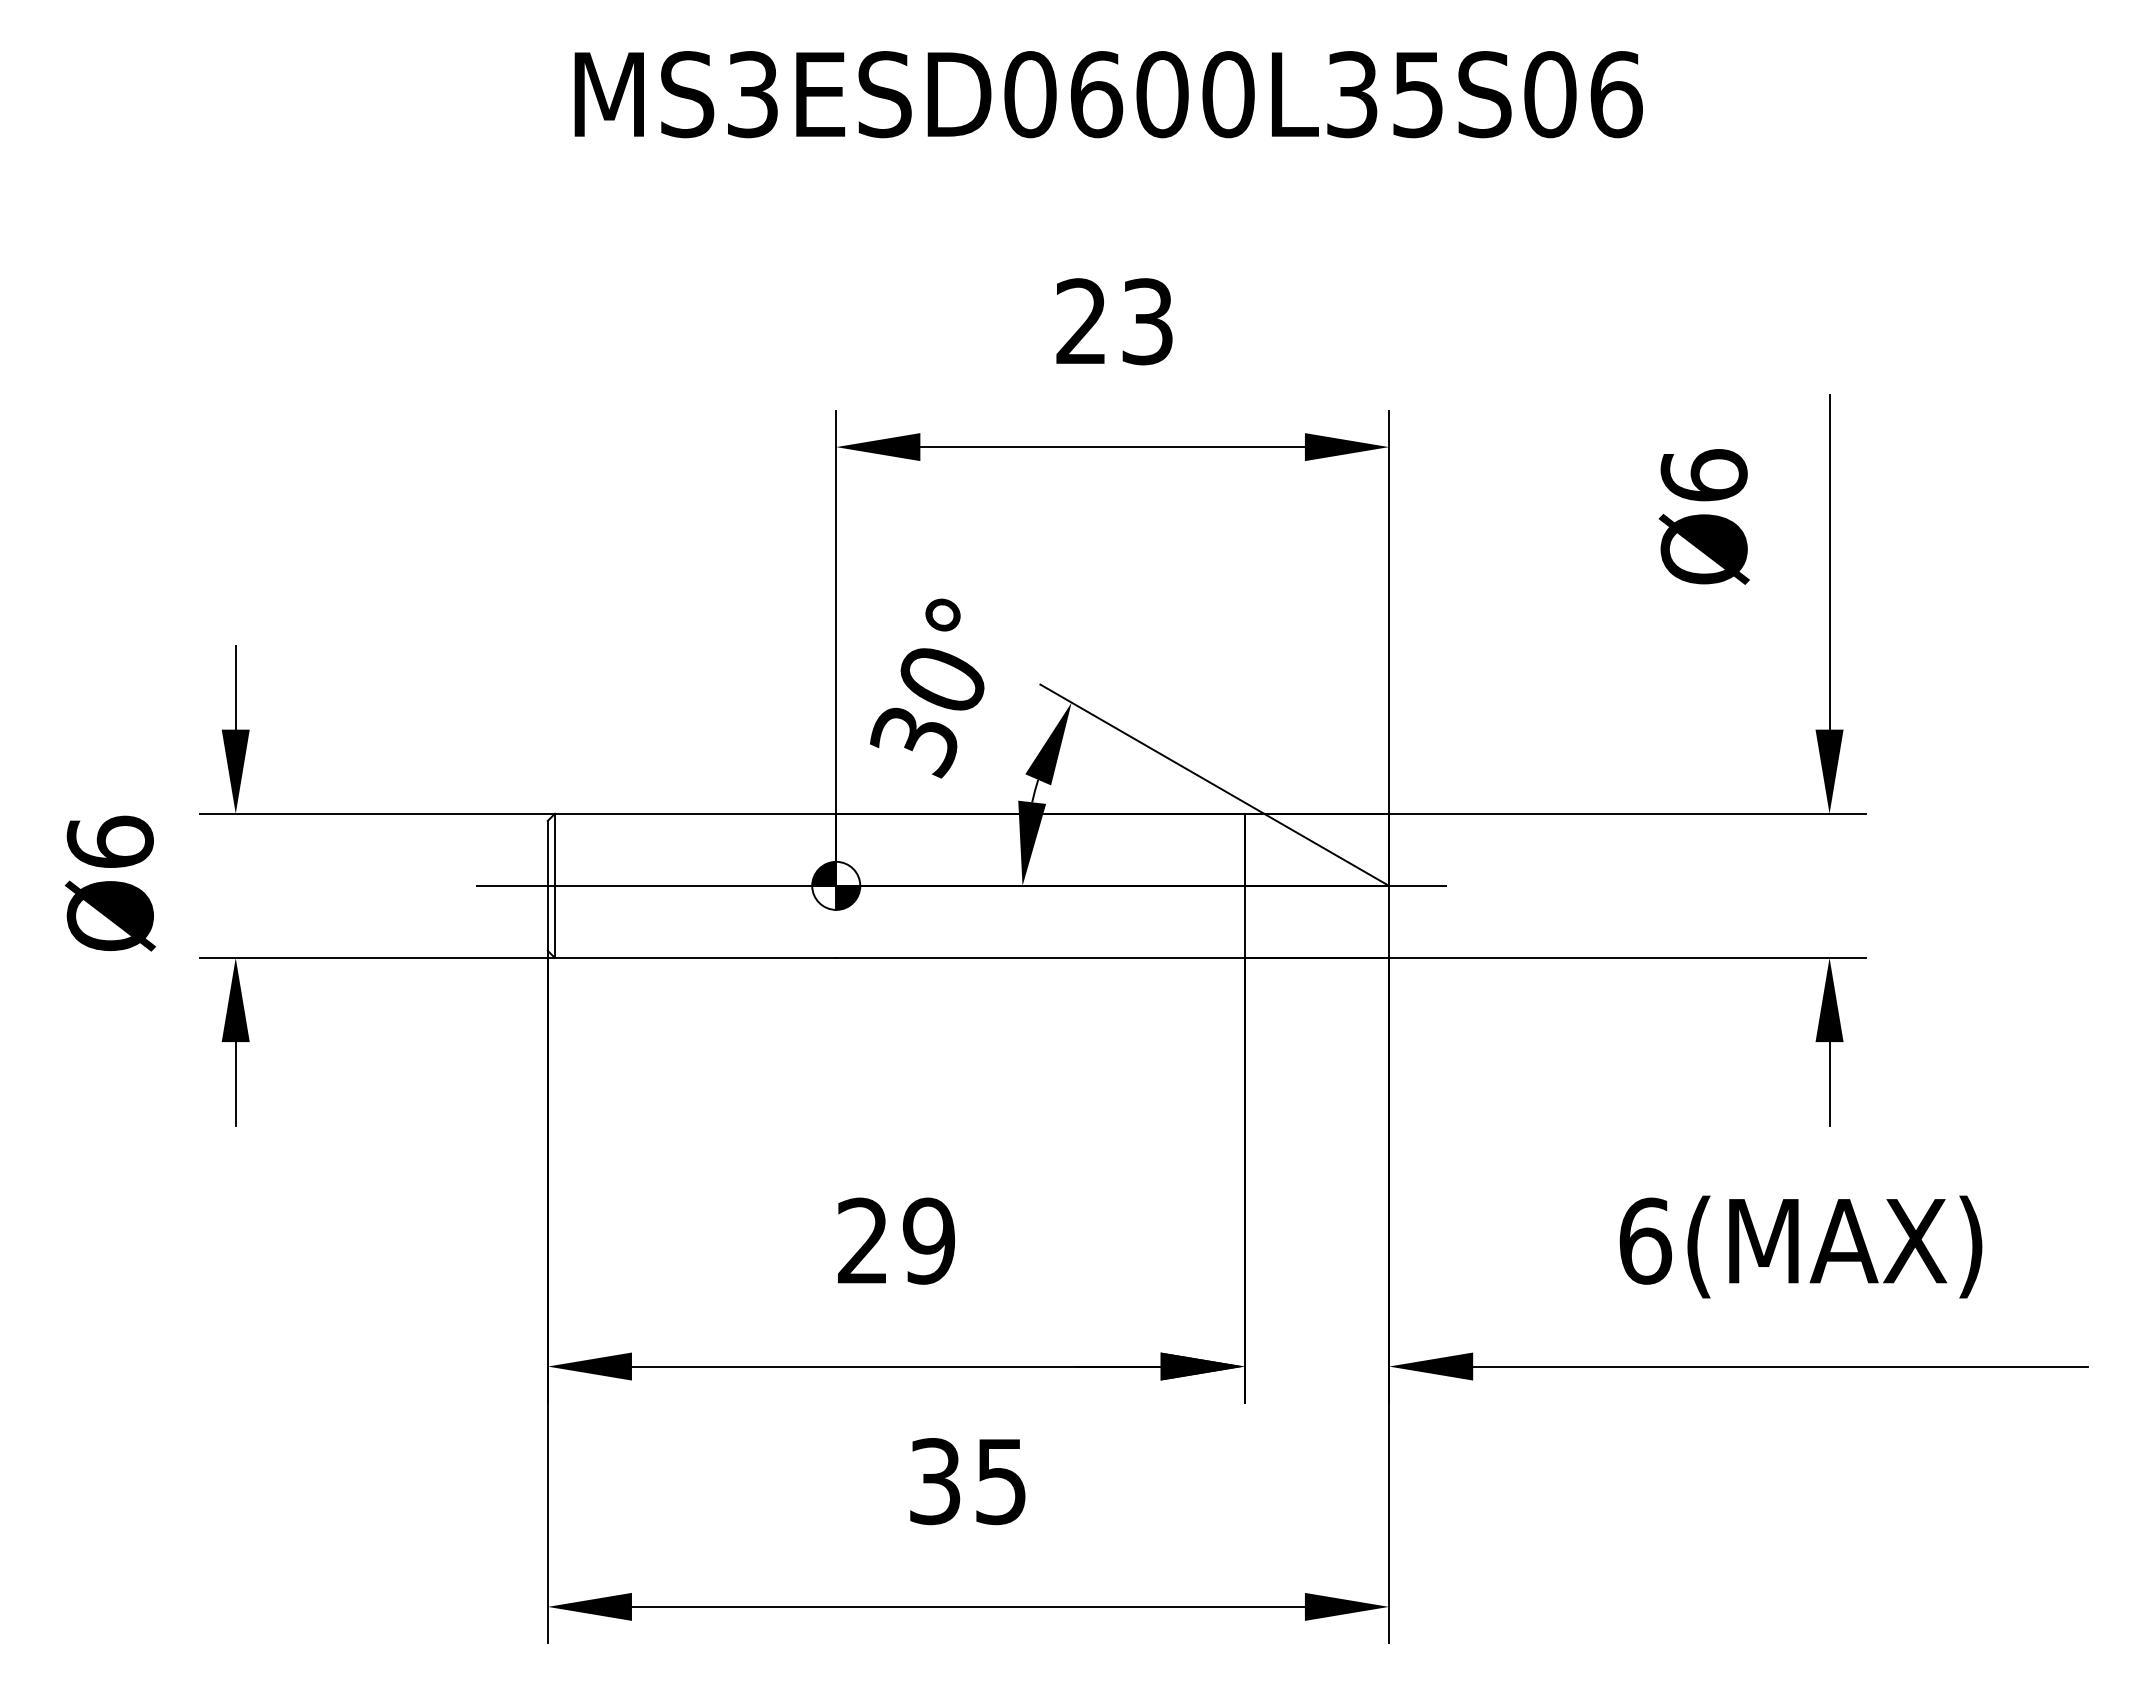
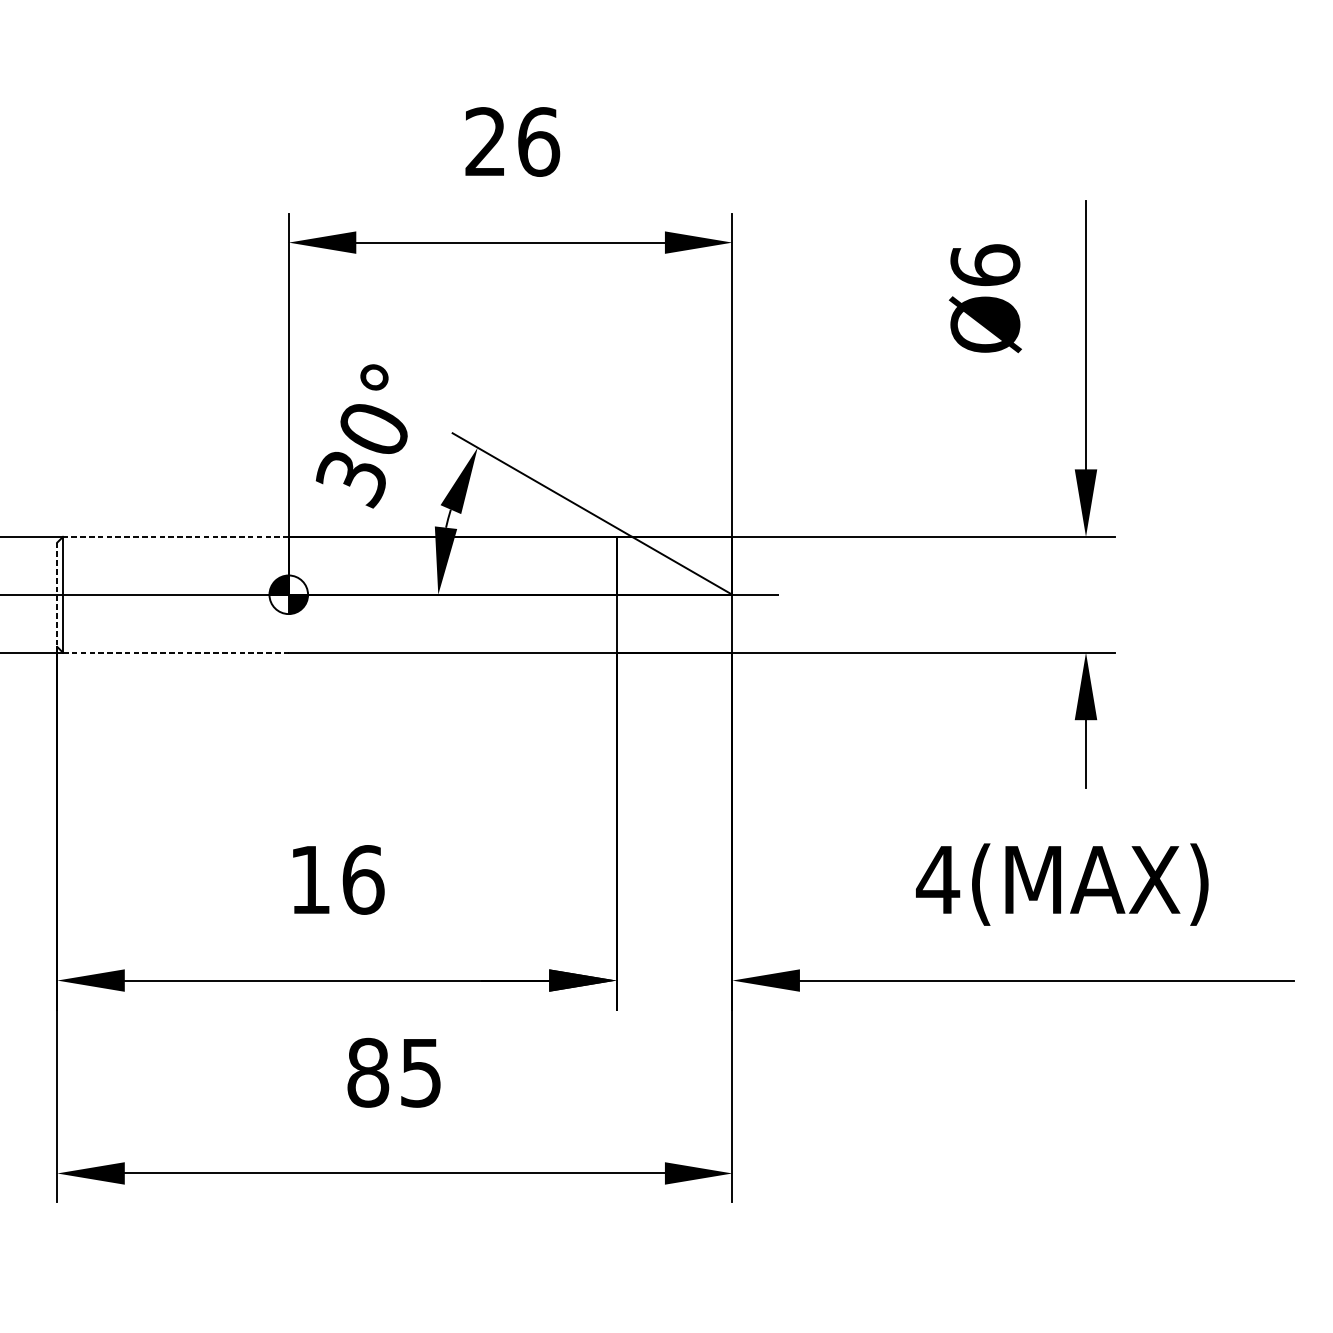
text: (1148, 321) -> (539, 141), 23 -> 26
line: (695, 813) -> (175, 536), solid -> dashed
line: (547, 885) -> (57, 594), solid -> dashed
line: (695, 957) -> (175, 652), solid -> dashed
text: (896, 1240) -> (337, 879), 29 -> 16
text: (1644, 1240) -> (937, 879), 6(MAX) -> 4(MAX)
text: (935, 1481) -> (368, 1072), 35 -> 85

